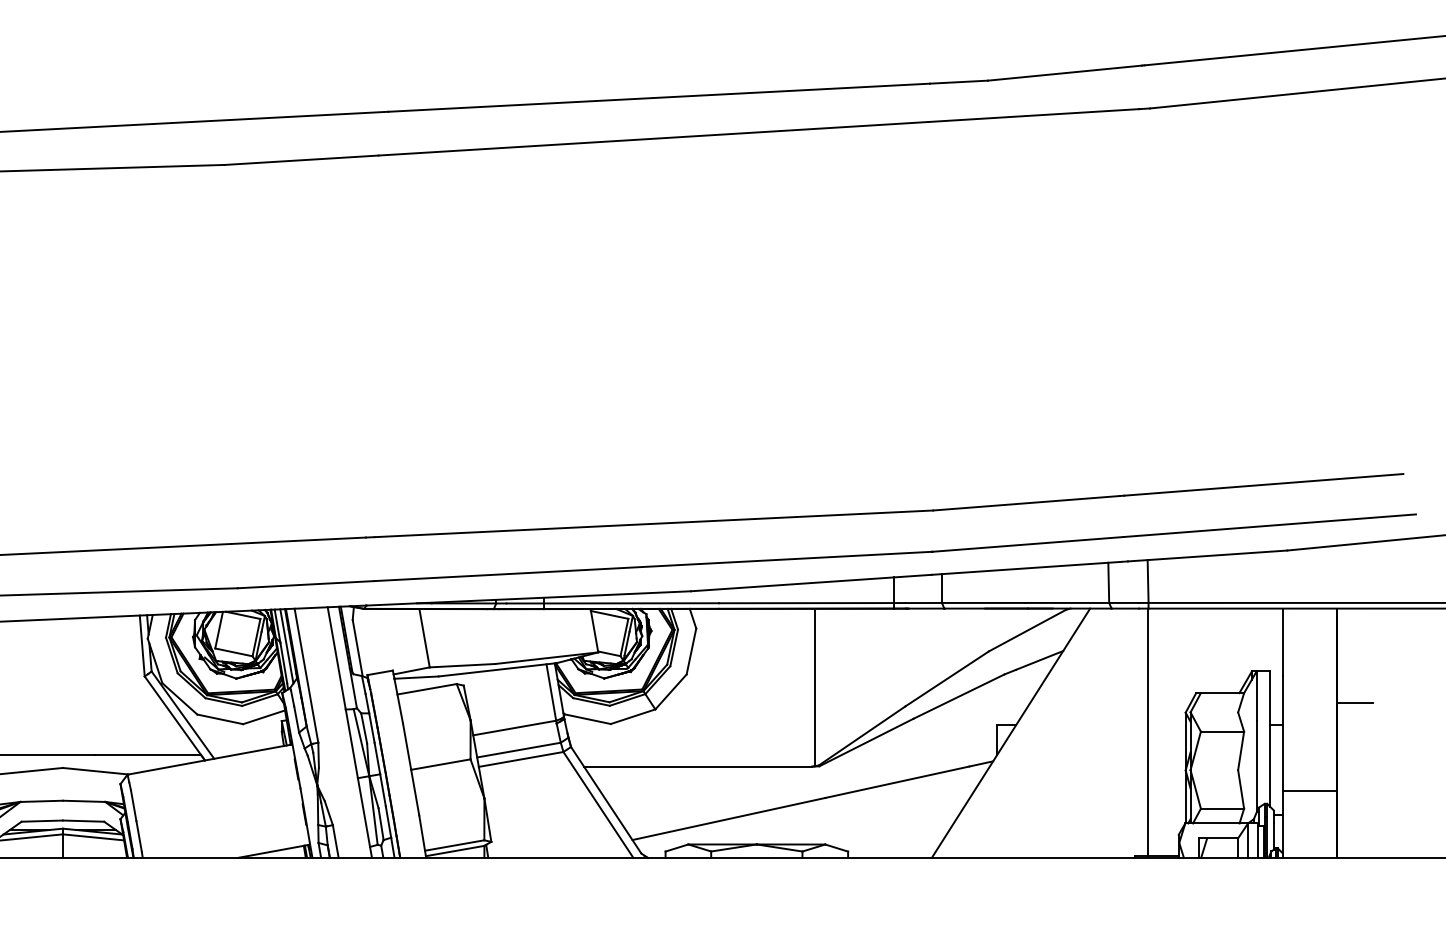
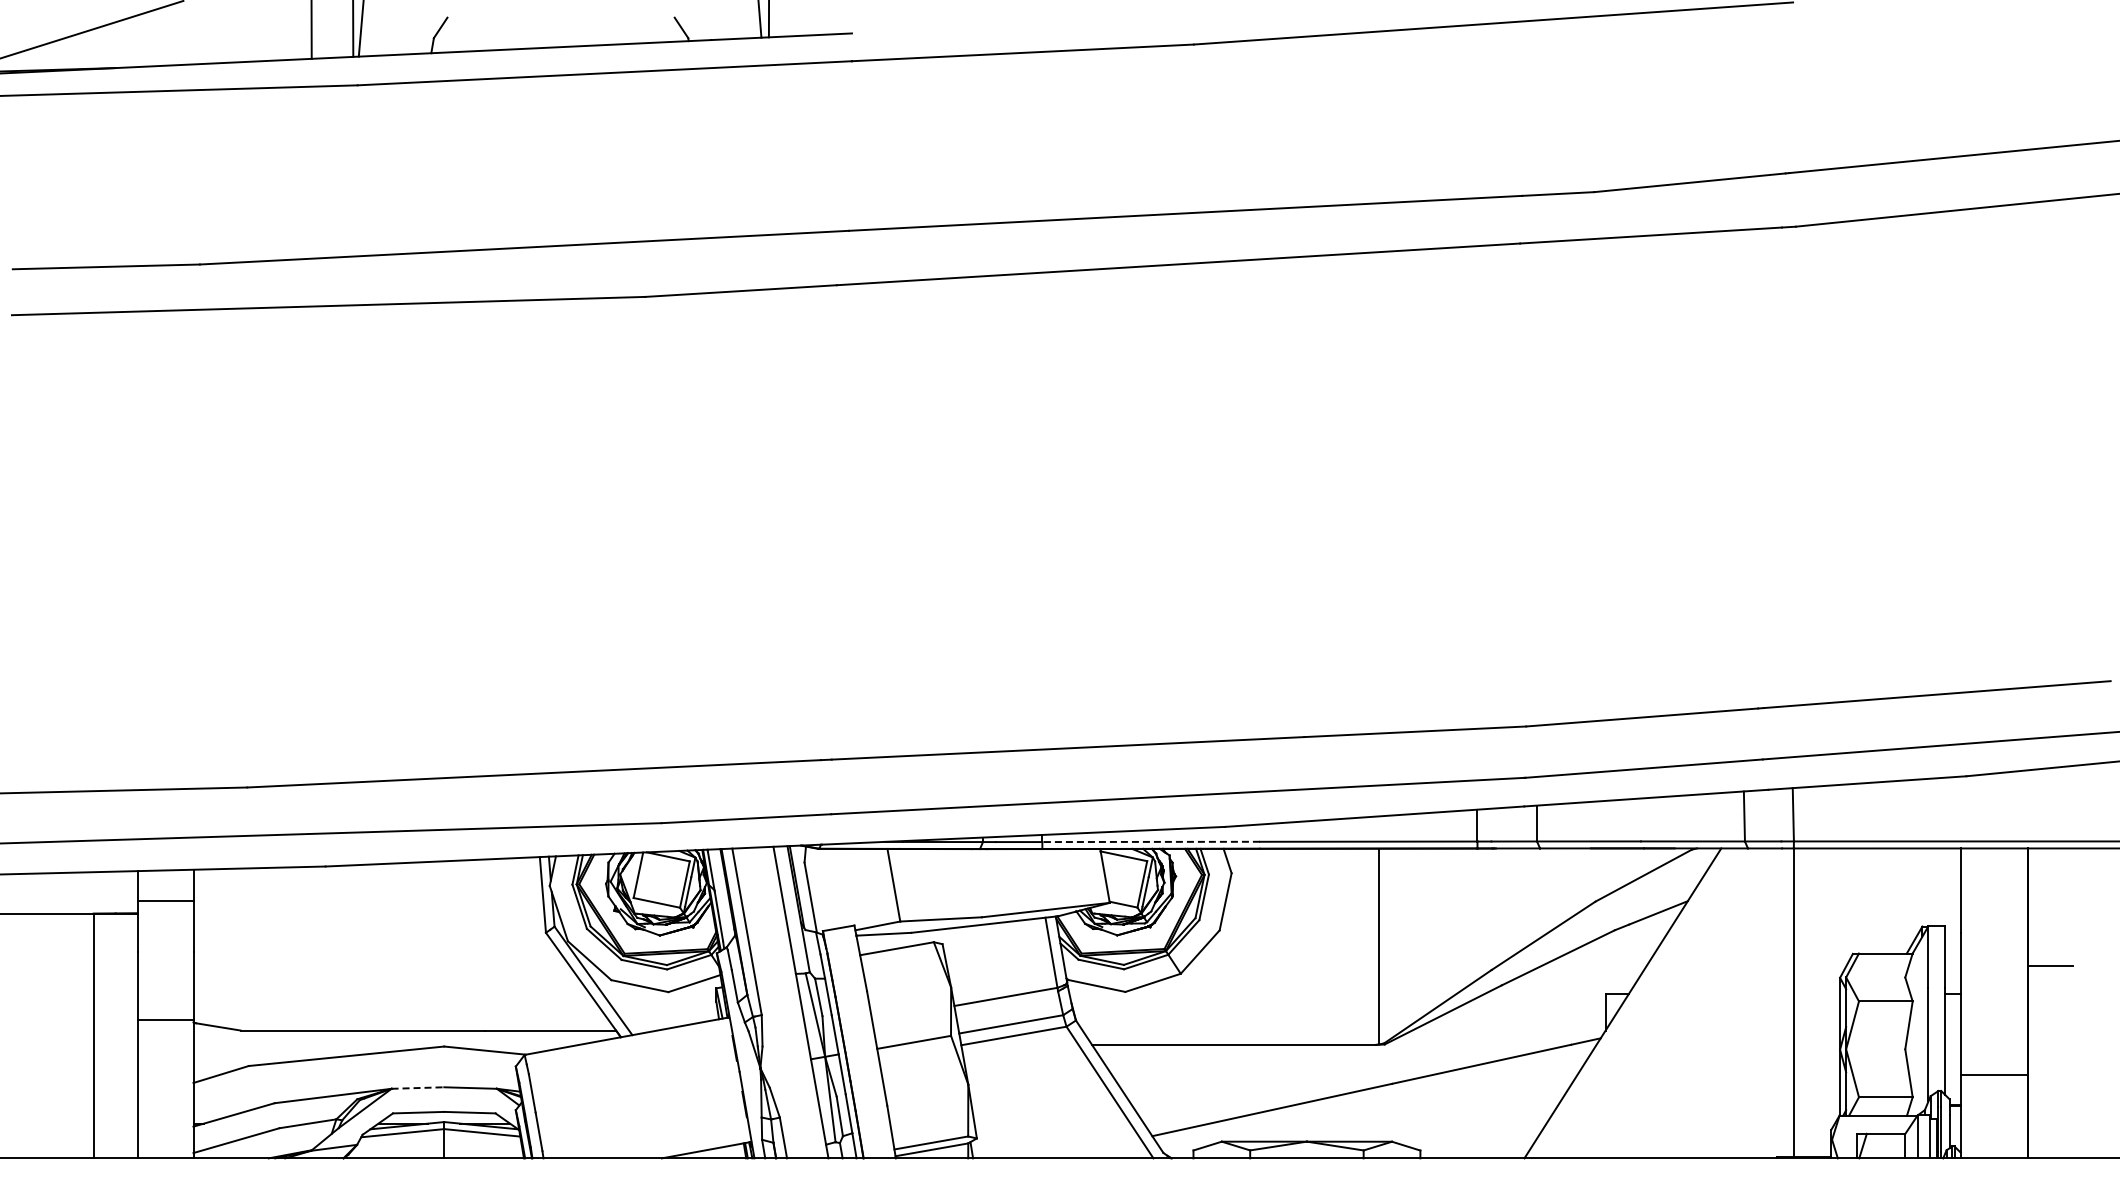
line: (631, 603) -> (1151, 841), solid -> dashed
line: (286, 646) -> (722, 895), removed
line: (42, 801) -> (418, 1088), solid -> dashed

